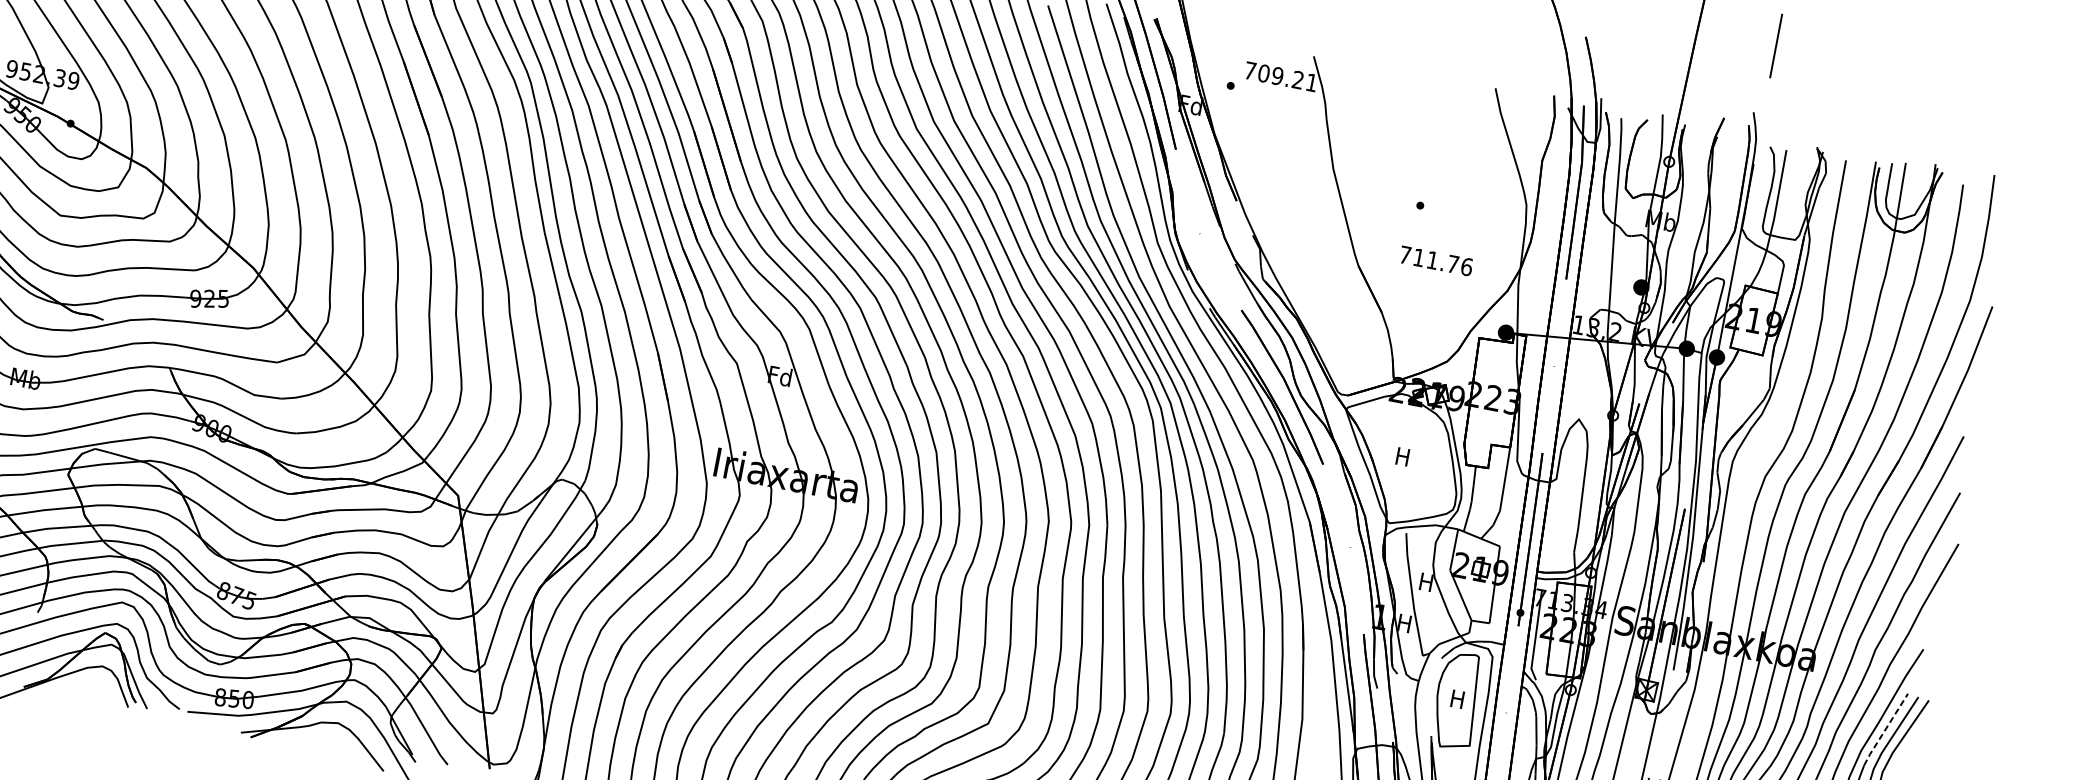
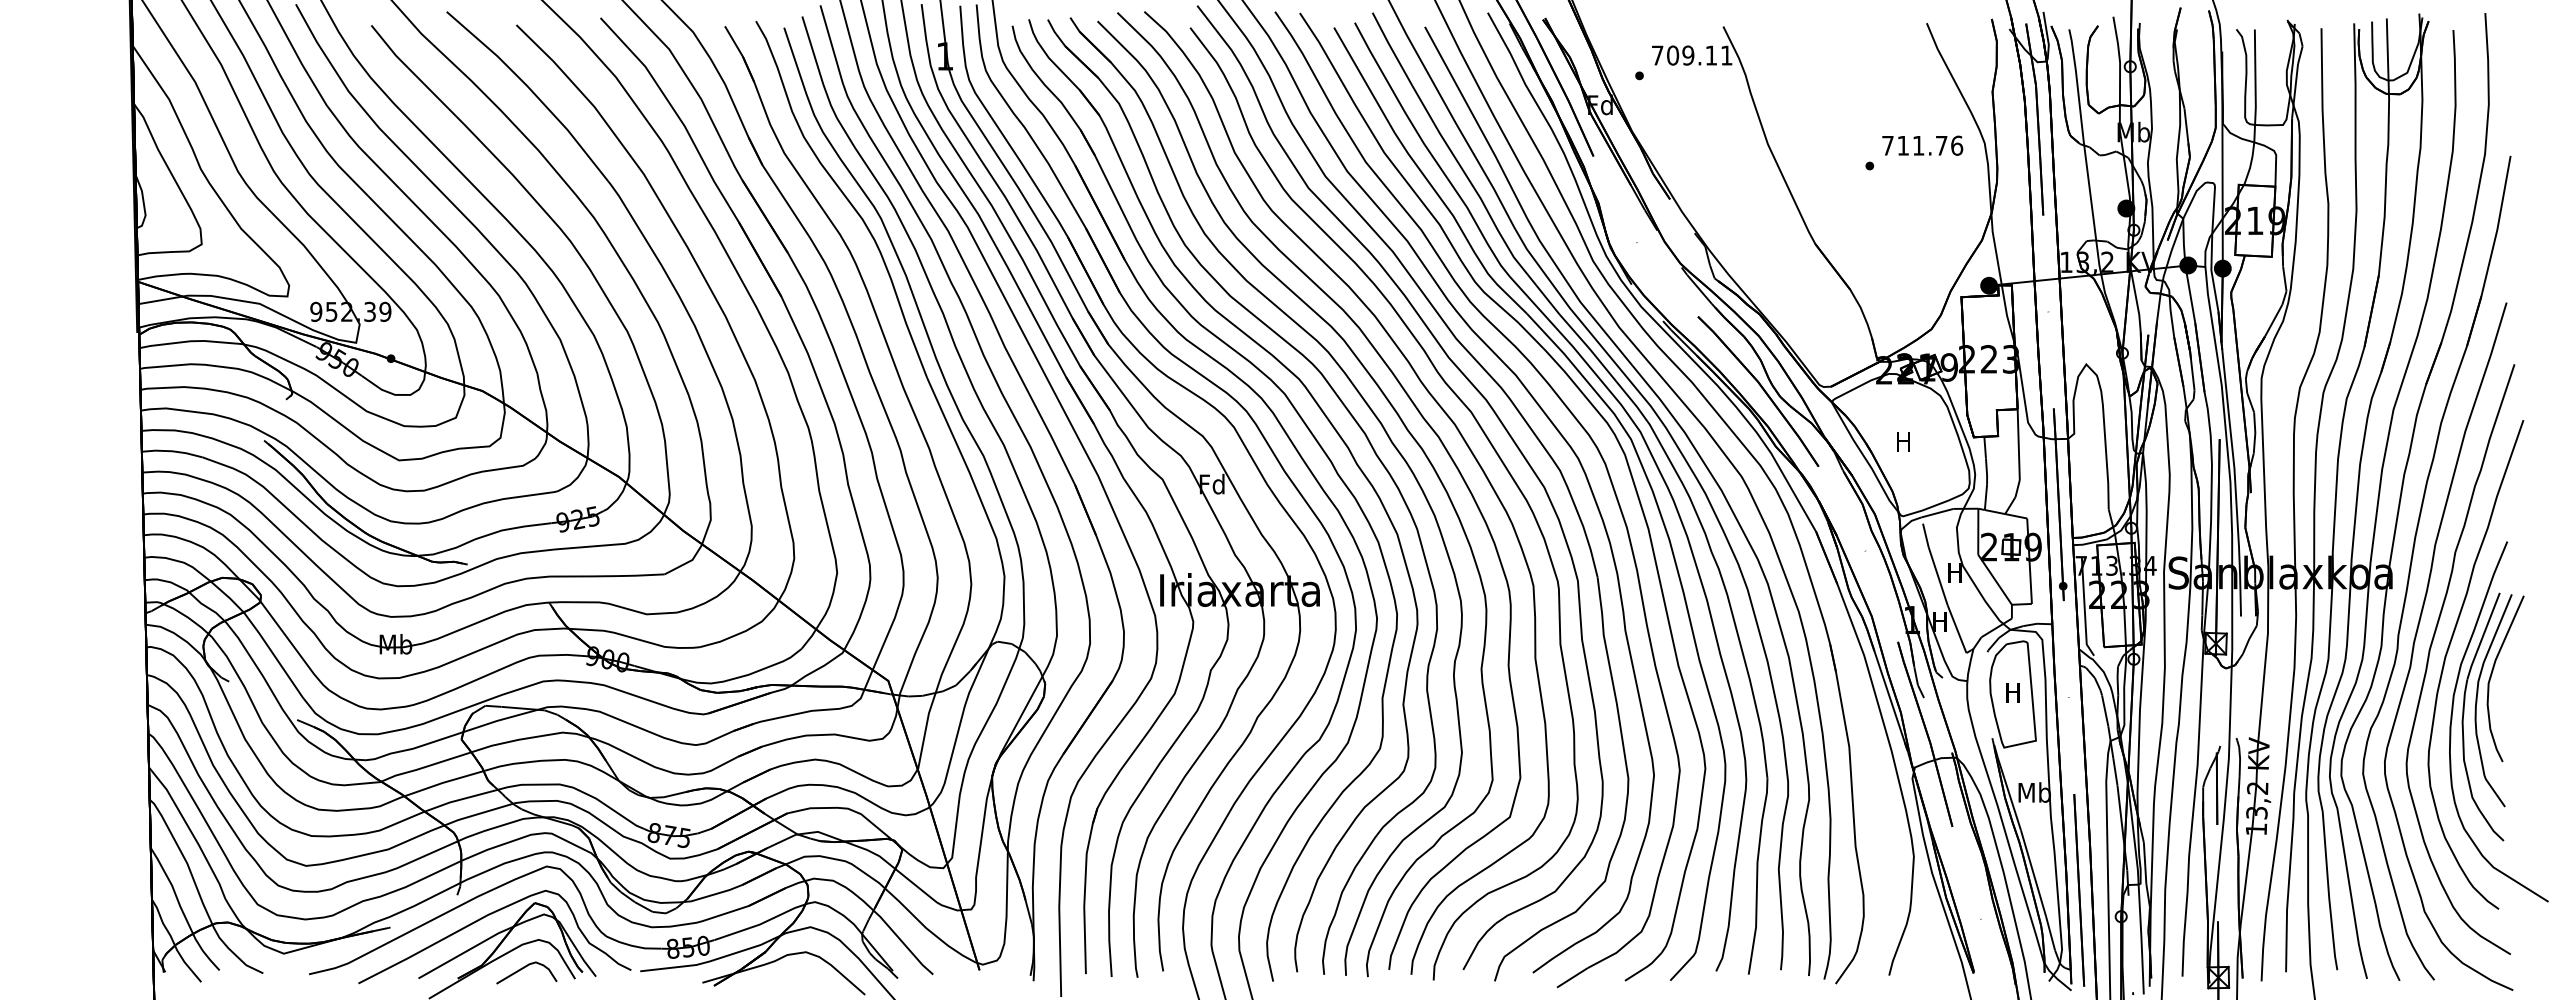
text: (1297, 79) -> (1710, 55), 709.21 -> 709.11
text: (1436, 260) -> (1922, 145), moved
curve: (84, 689) -> (524, 968), added
line: (1885, 729) -> (2482, 636), dashed -> solid

